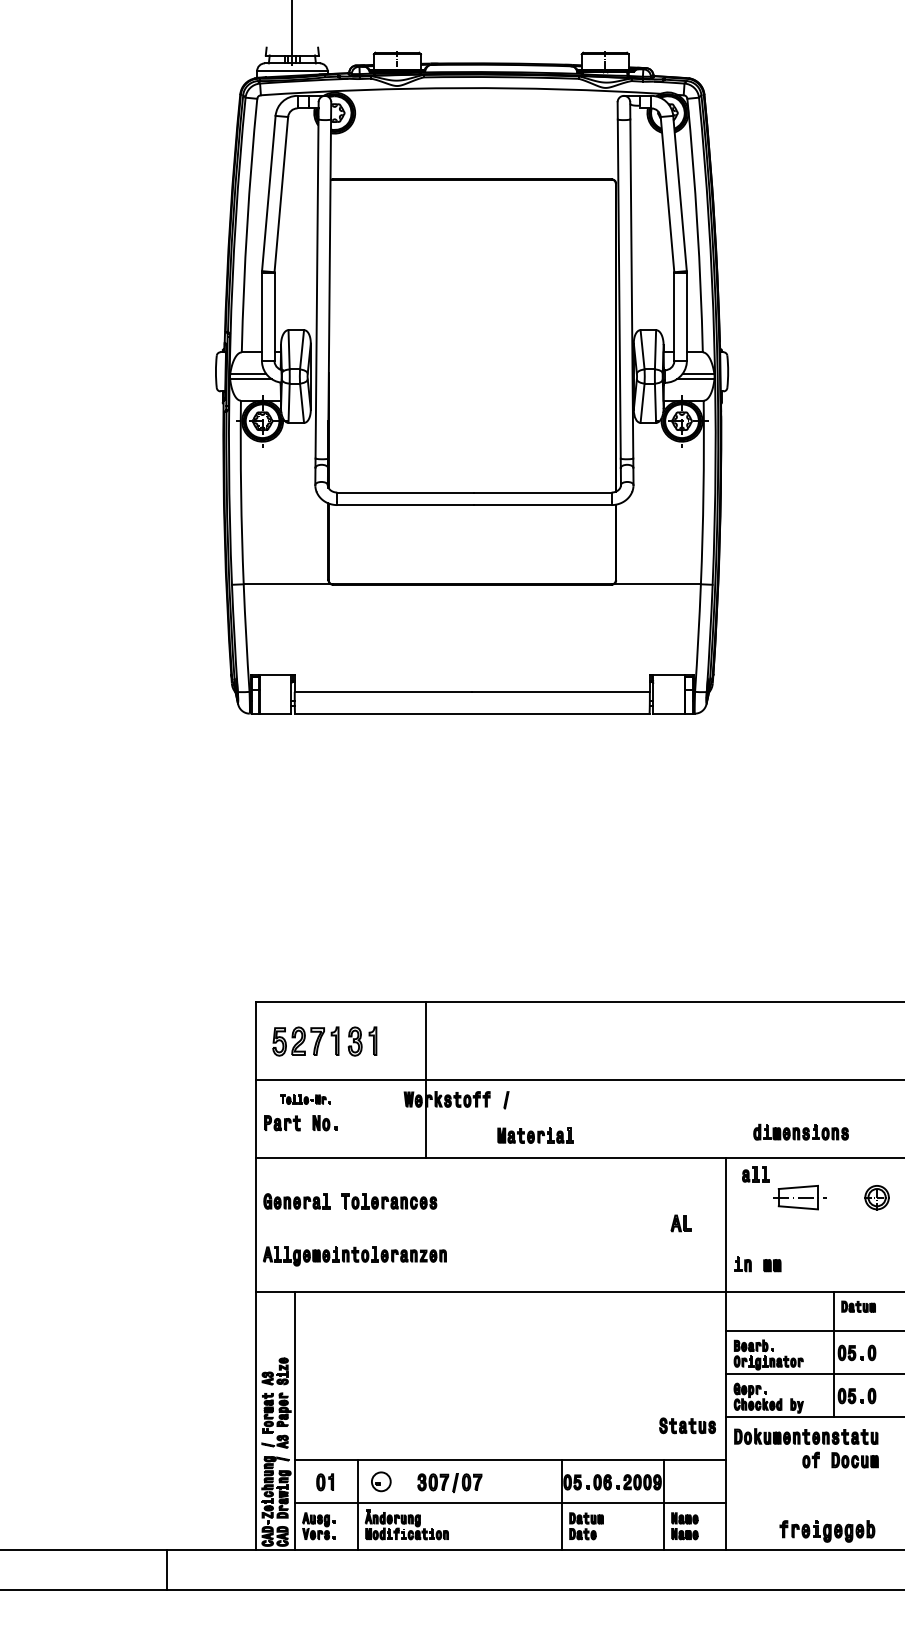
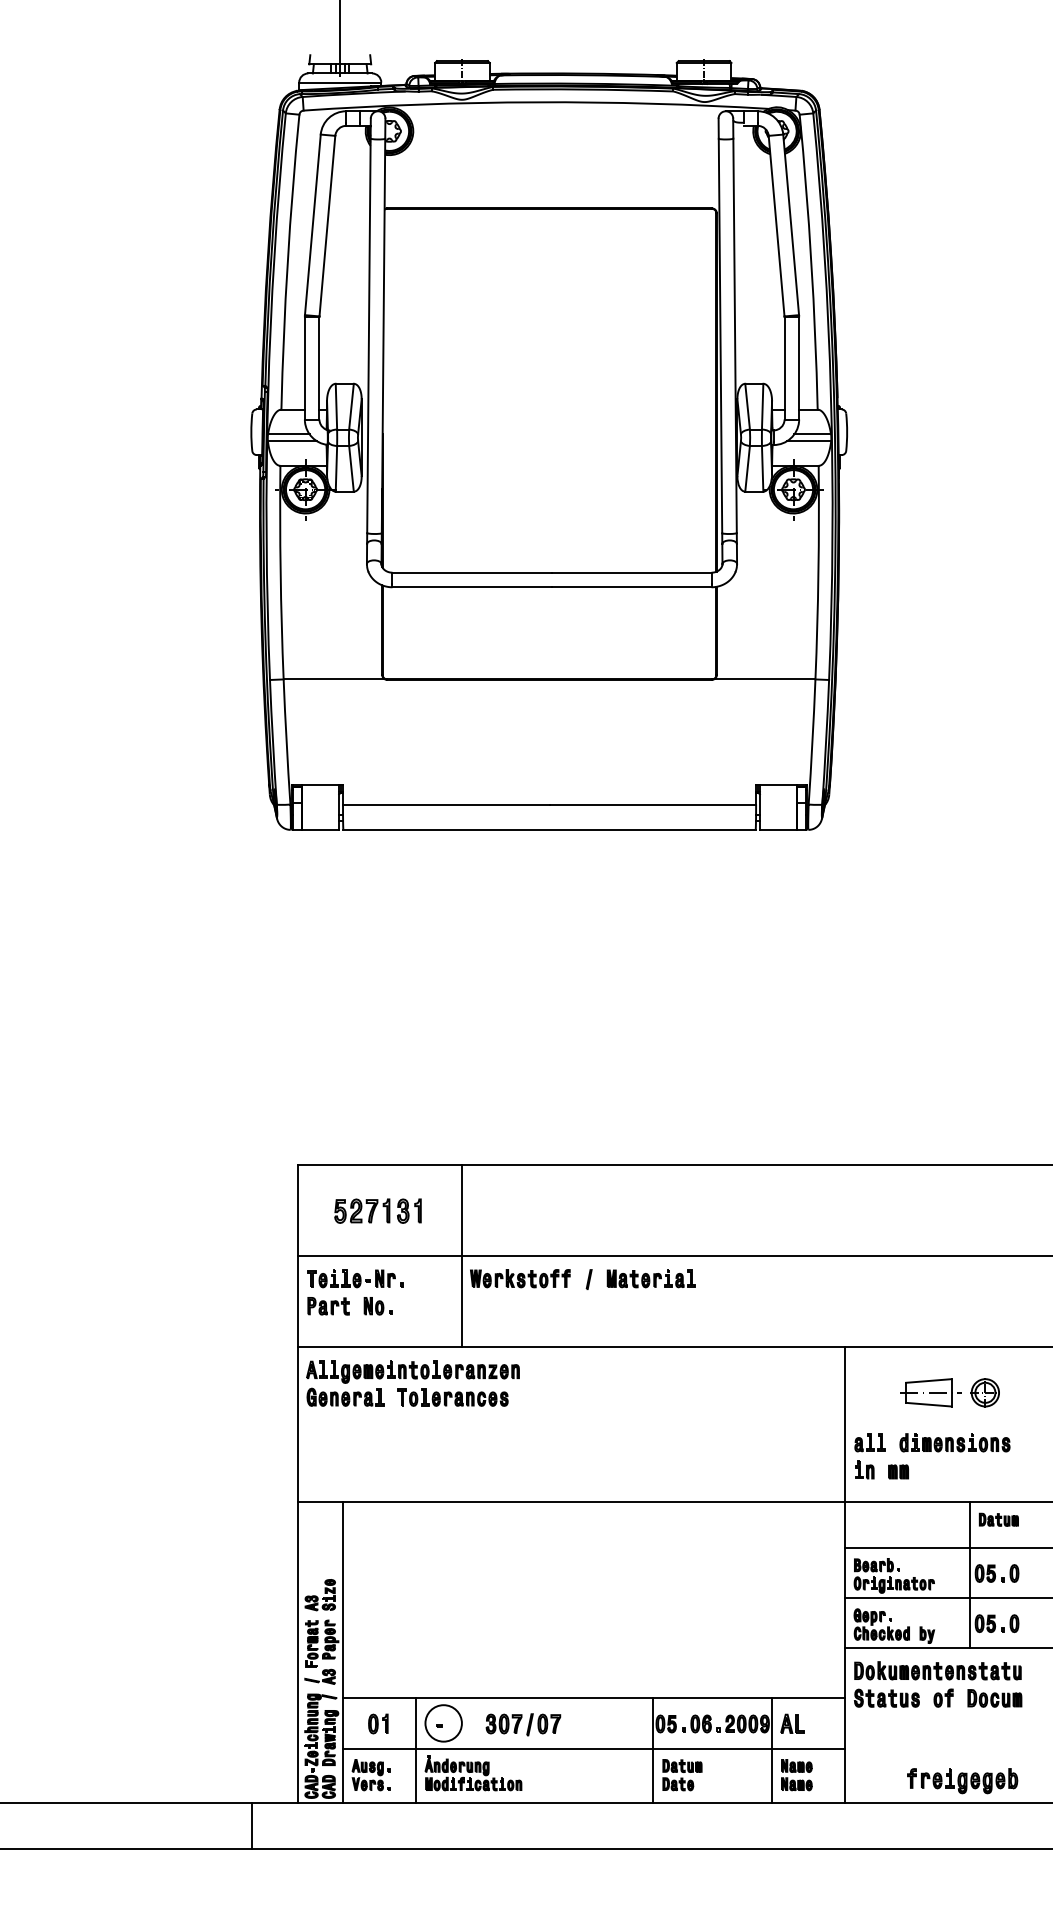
part: (324, 1040) -> (377, 1210), size x0.71
line: (425, 1079) -> (461, 1255), moved
part: (305, 1099) -> (355, 1278), size x1.67
part: (800, 1132) -> (954, 1442), moved
part: (535, 1135) -> (650, 1278), moved
part: (755, 1174) -> (869, 1442), moved
part: (876, 1197) -> (984, 1392), moved
part: (681, 1223) -> (792, 1723), moved
part: (354, 1255) -> (412, 1371), moved
part: (687, 1425) -> (886, 1697), moved
circle: (381, 1481) -> (443, 1723), size x1.67
line: (167, 1569) -> (252, 1825), moved

